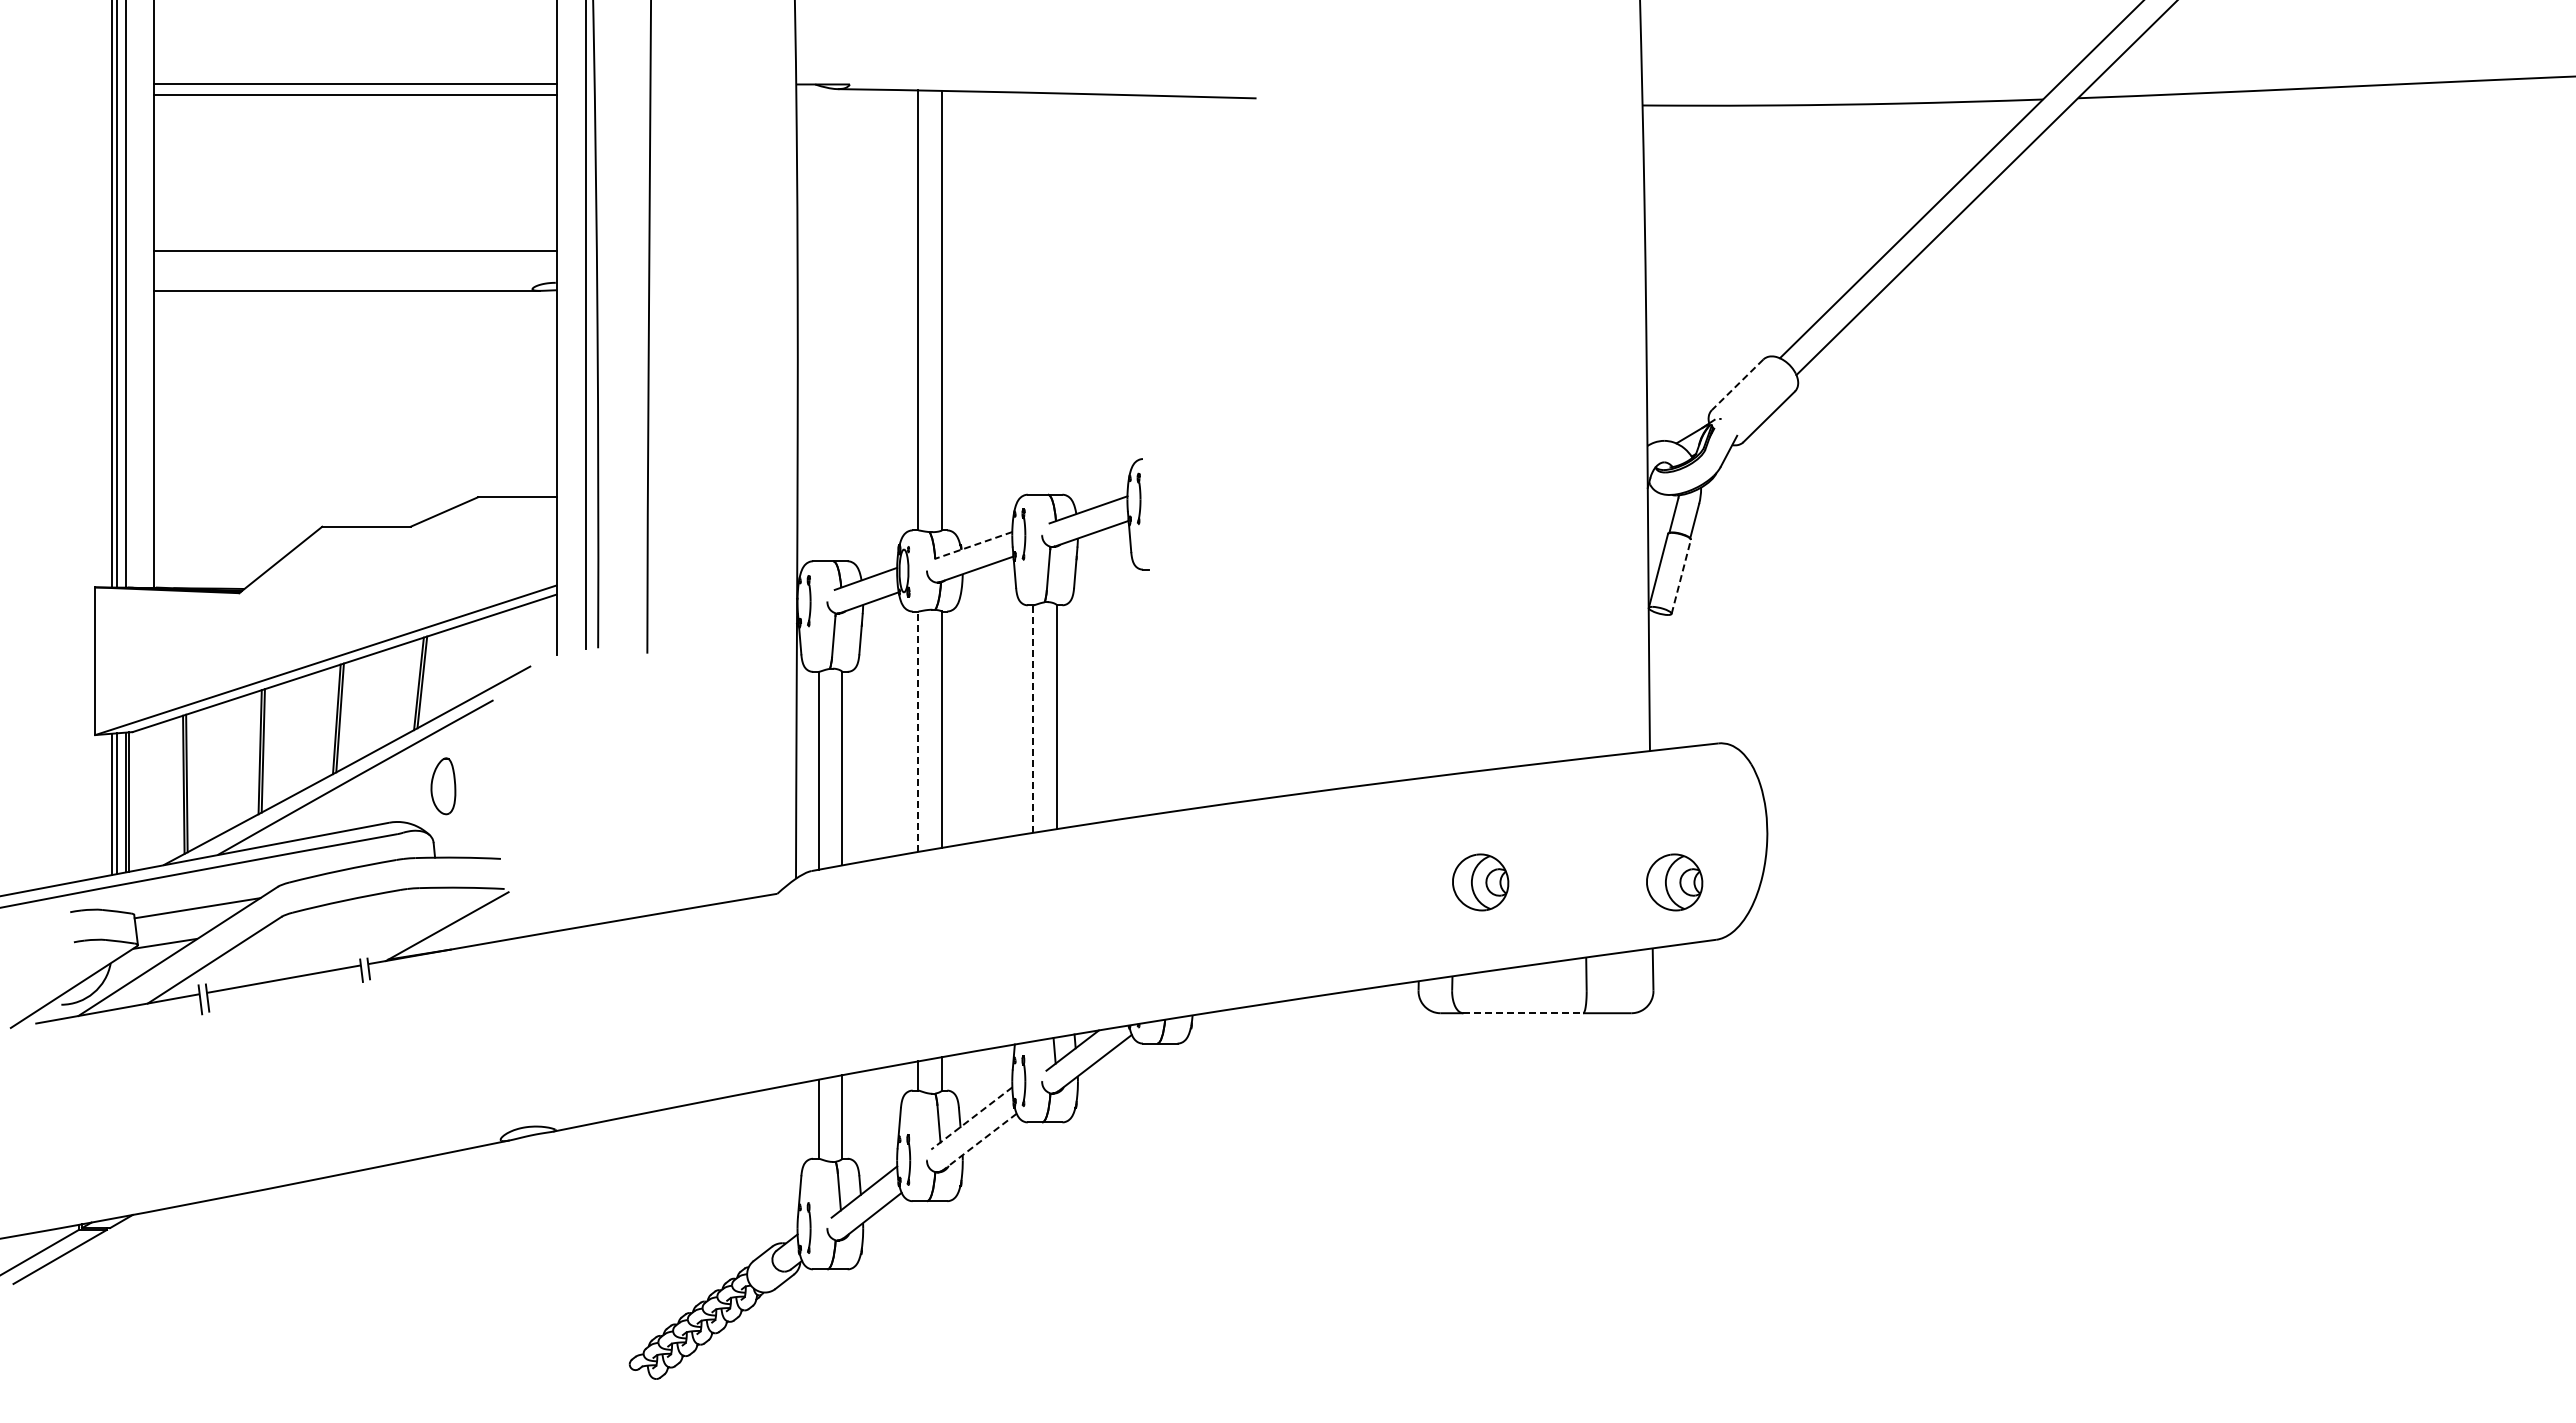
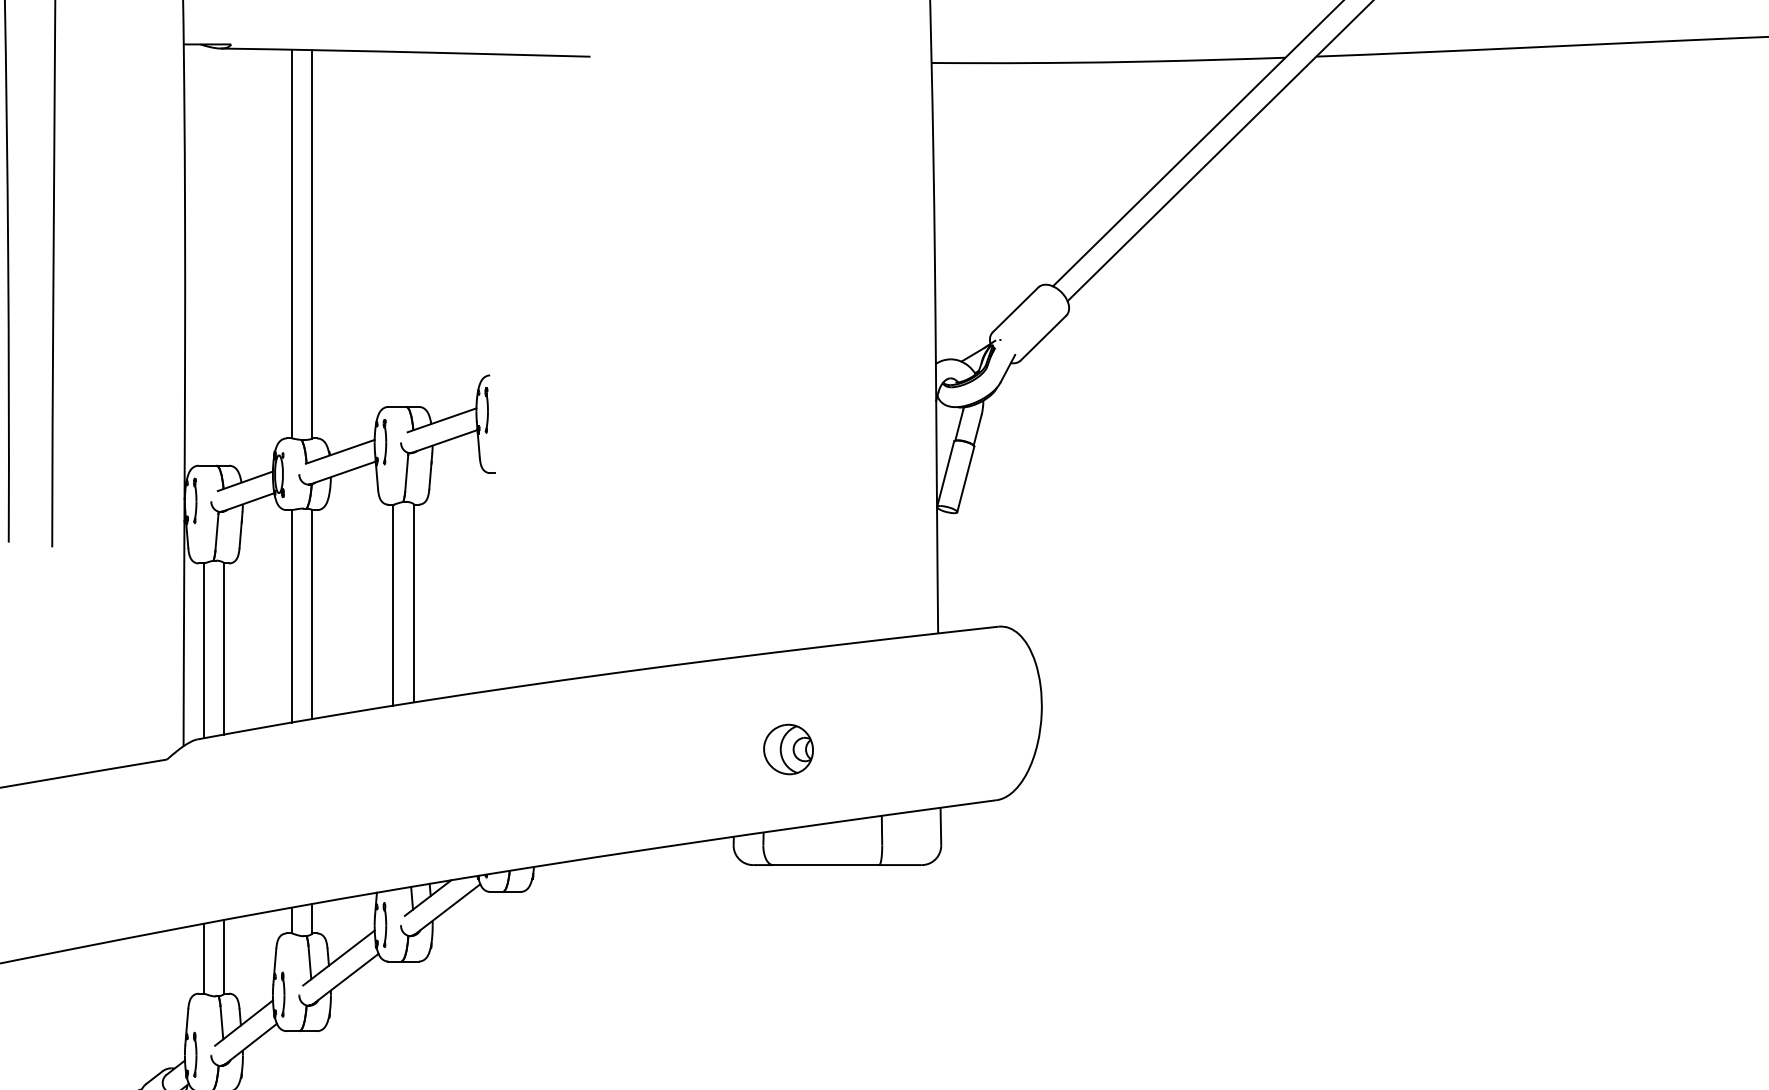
line: (1737, 385) -> (1015, 310), dashed -> solid
line: (972, 545) -> (339, 451), dashed -> solid
line: (1681, 576) -> (966, 479), dashed -> solid
line: (1033, 719) -> (393, 605), dashed -> solid
line: (918, 731) -> (291, 616), dashed -> solid
part: (1674, 882) -> (959, 749), removed
line: (1523, 1013) -> (826, 865), dashed -> solid
line: (971, 1118) -> (338, 958), dashed -> solid
line: (979, 1142) -> (345, 979), dashed -> solid

